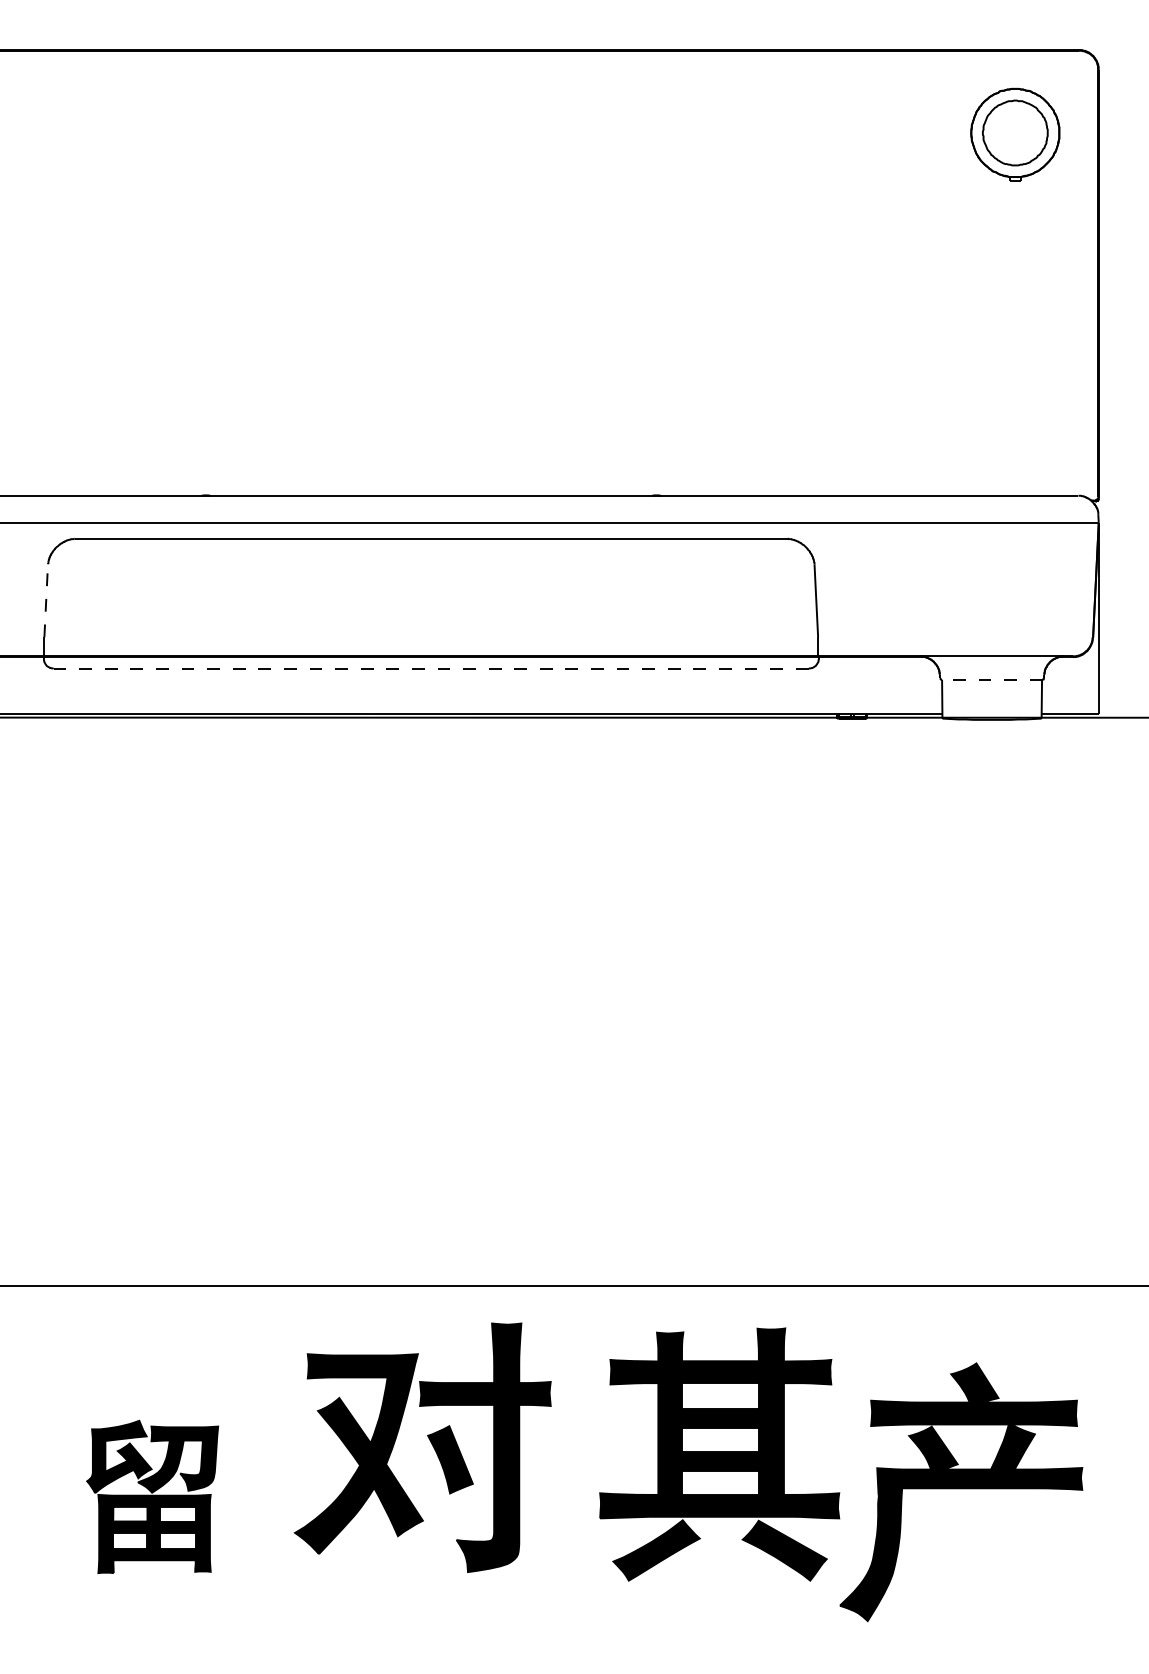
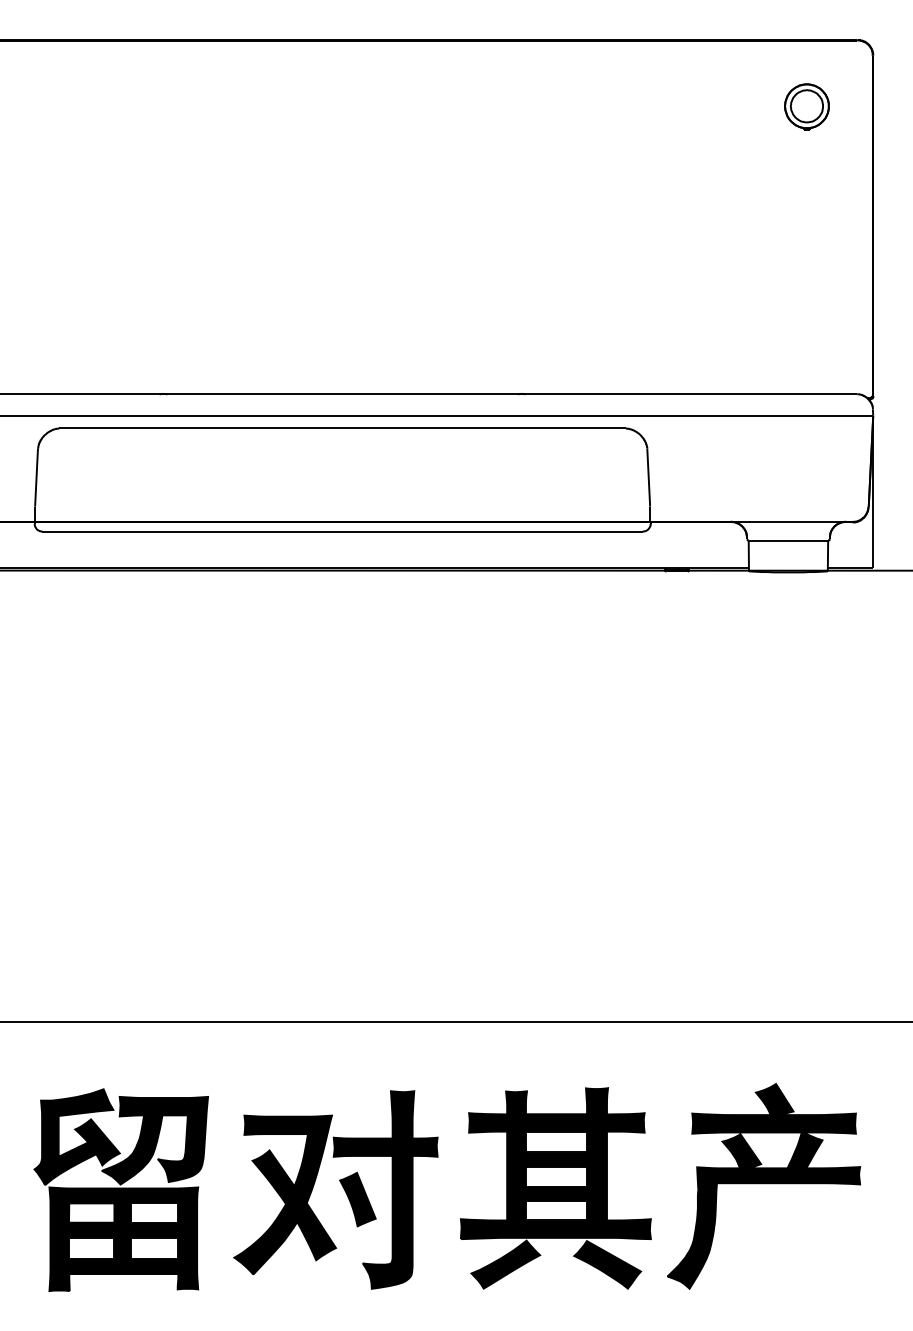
part: (1014, 133) -> (806, 106), size x0.62
line: (46, 600) -> (36, 477), dashed -> solid
line: (432, 668) -> (343, 531), dashed -> solid
line: (992, 679) -> (788, 540), dashed -> solid
part: (429, 1442) -> (341, 1185), moved
part: (719, 1454) -> (555, 1188), moved
part: (151, 1496) -> (120, 1189), size x1.67

